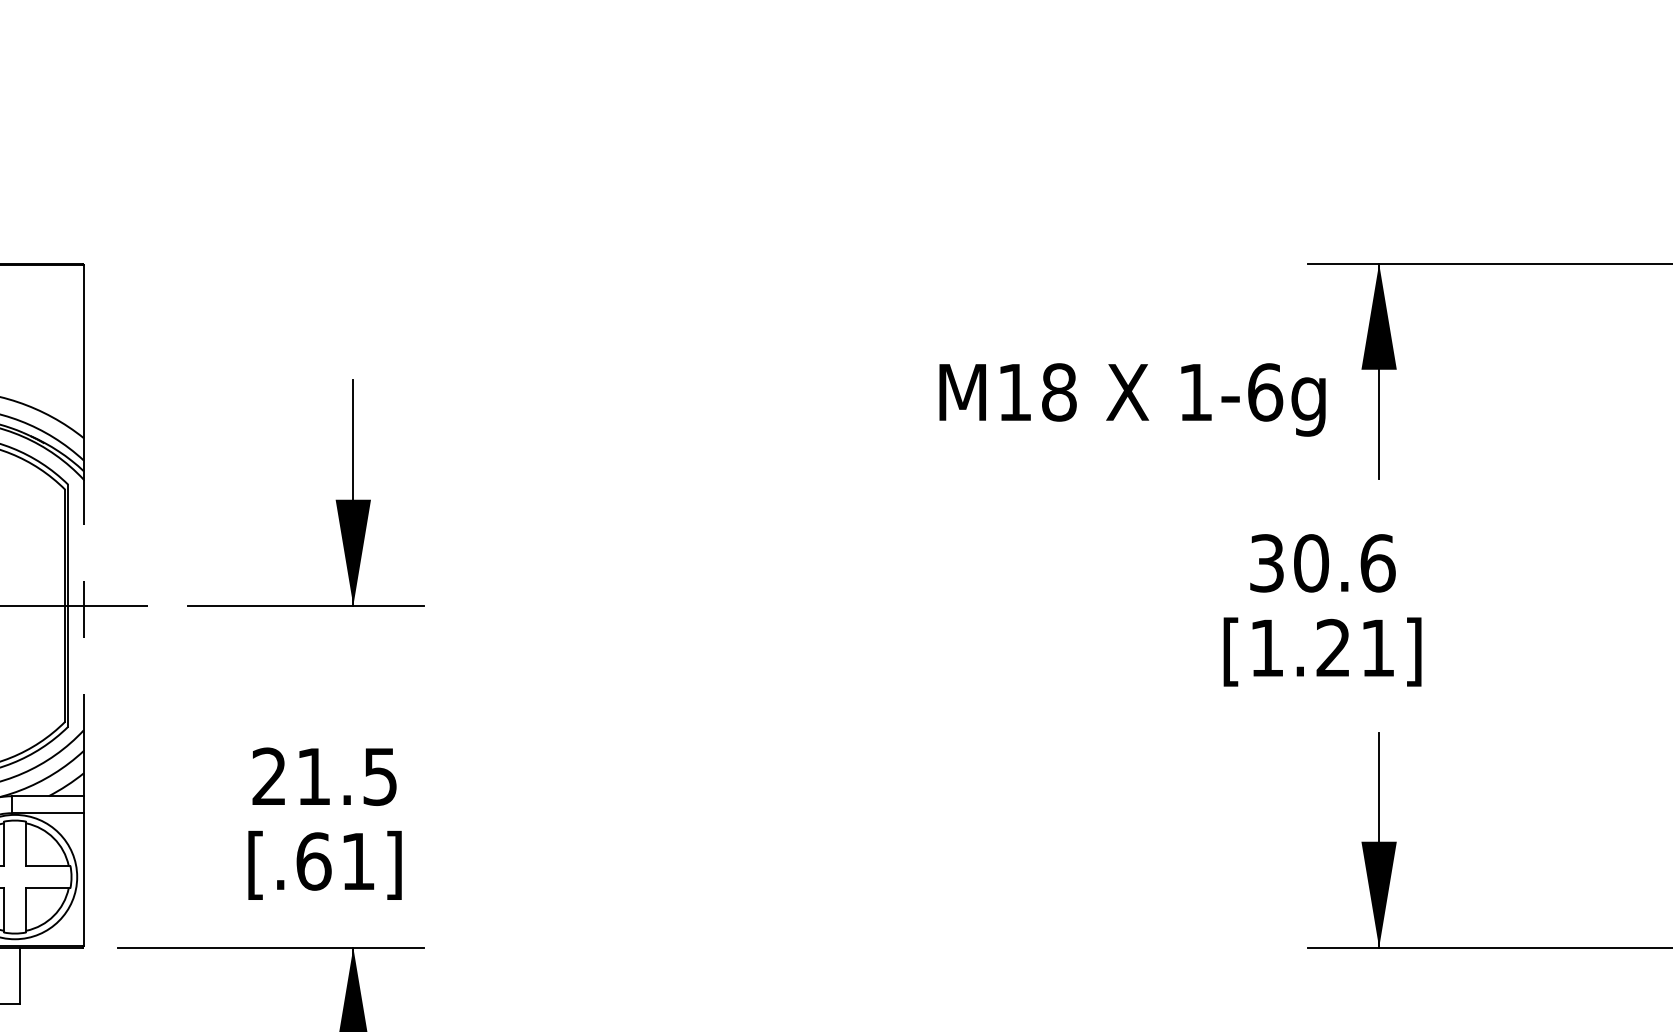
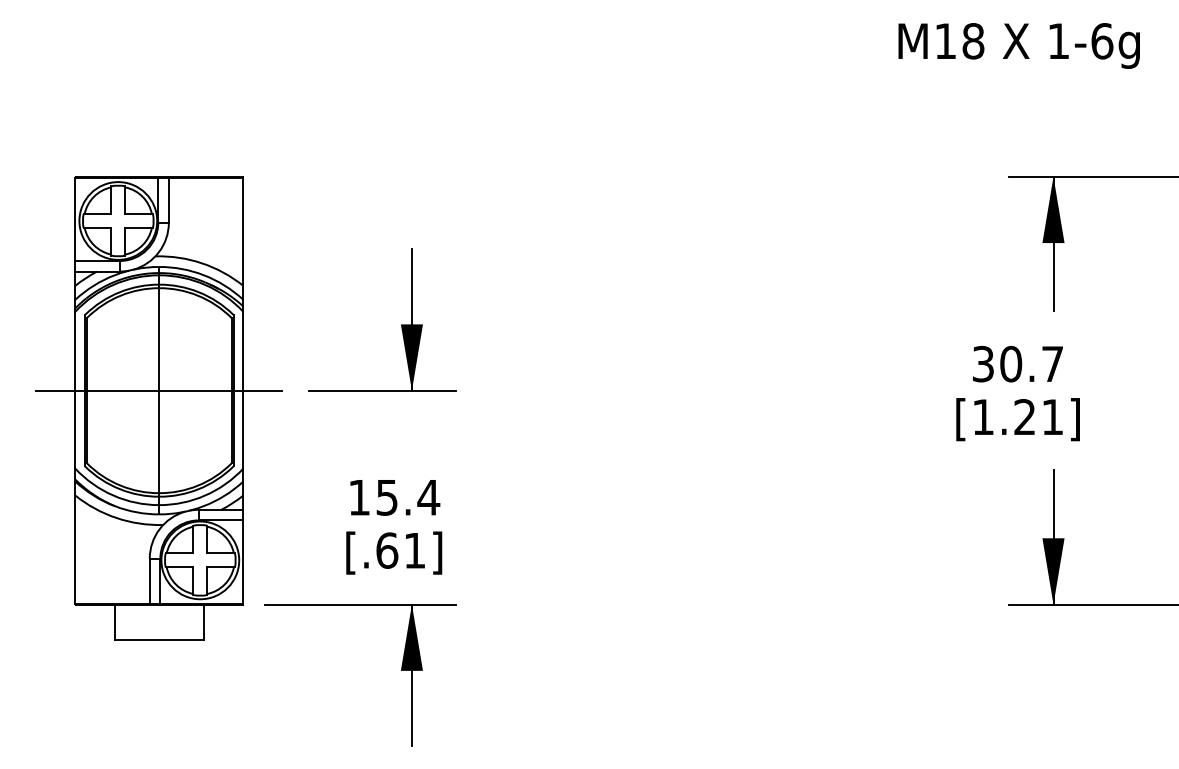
text: (1131, 399) -> (1018, 45), moved
text: (1377, 562) -> (1052, 363), 30.6 -> 30.7
line: (84, 615) -> (243, 396), dashed -> solid
text: (325, 776) -> (394, 497), 21.5 -> 15.4

